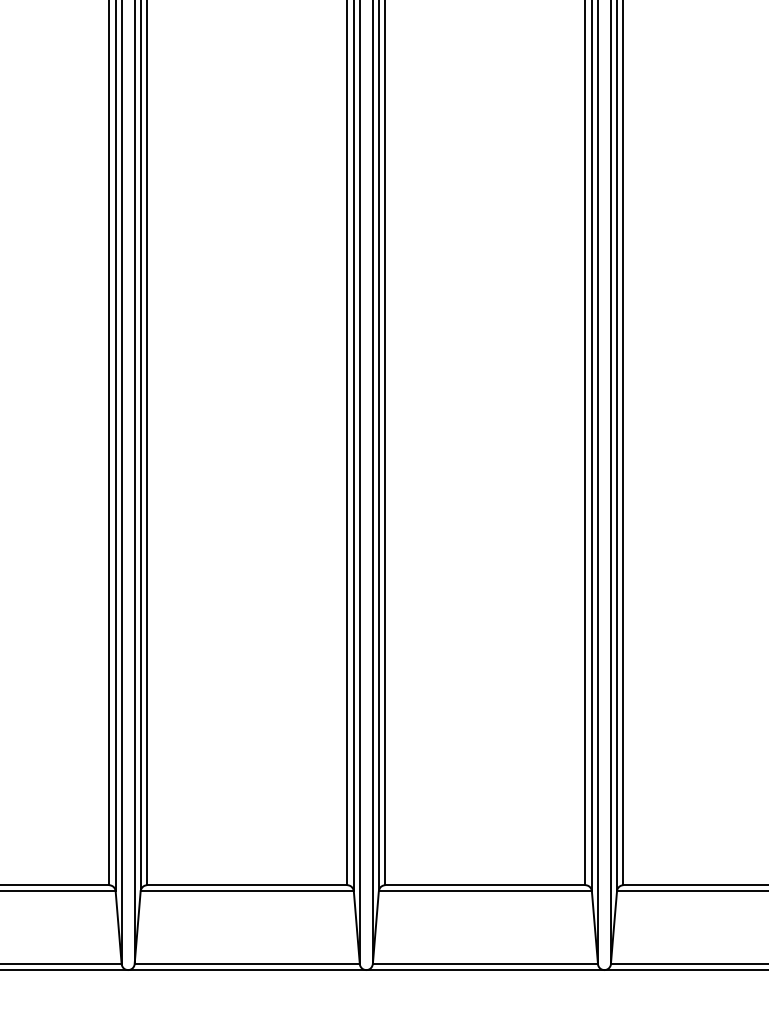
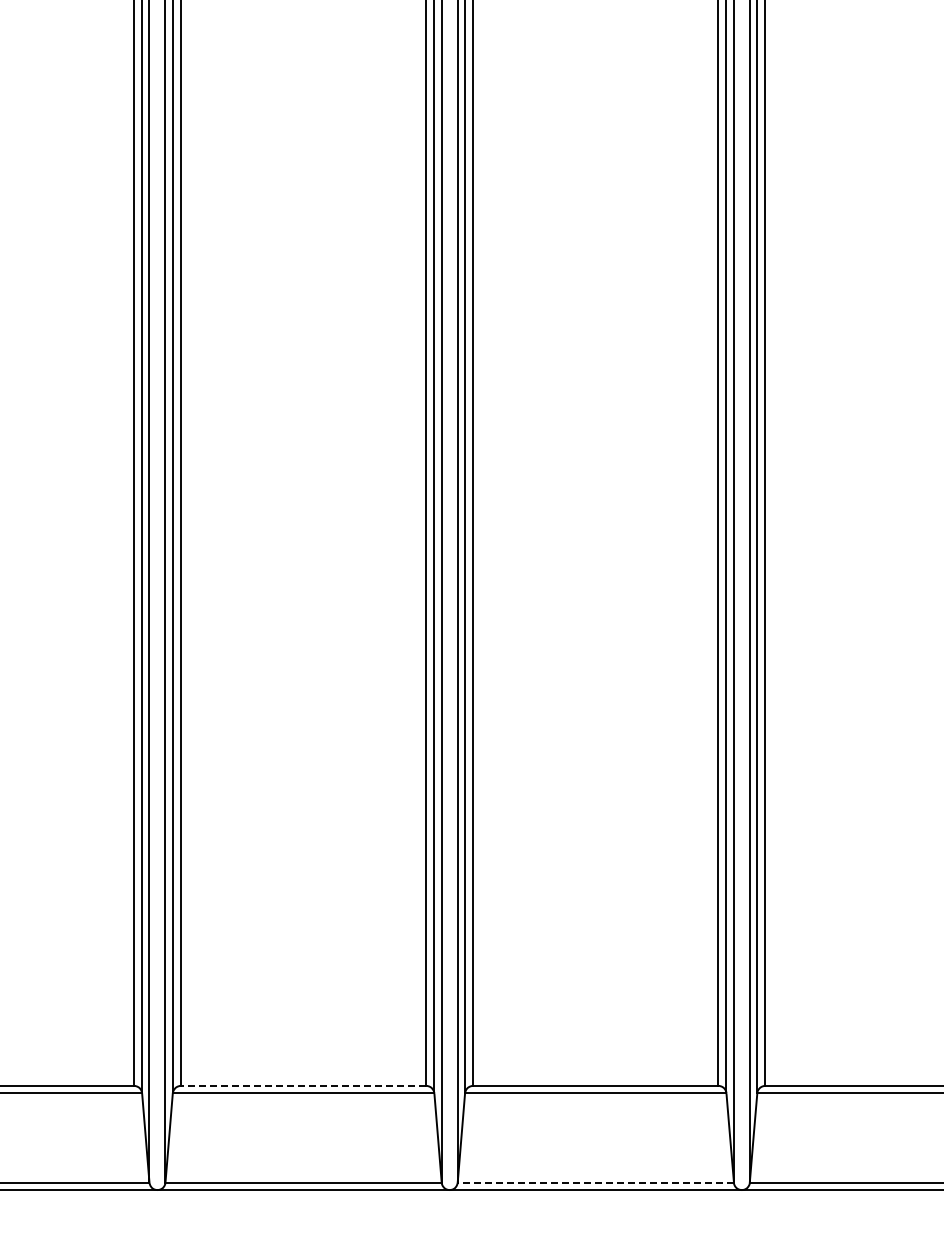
line: (247, 884) -> (303, 1085), solid -> dashed
line: (485, 963) -> (595, 1182), solid -> dashed

